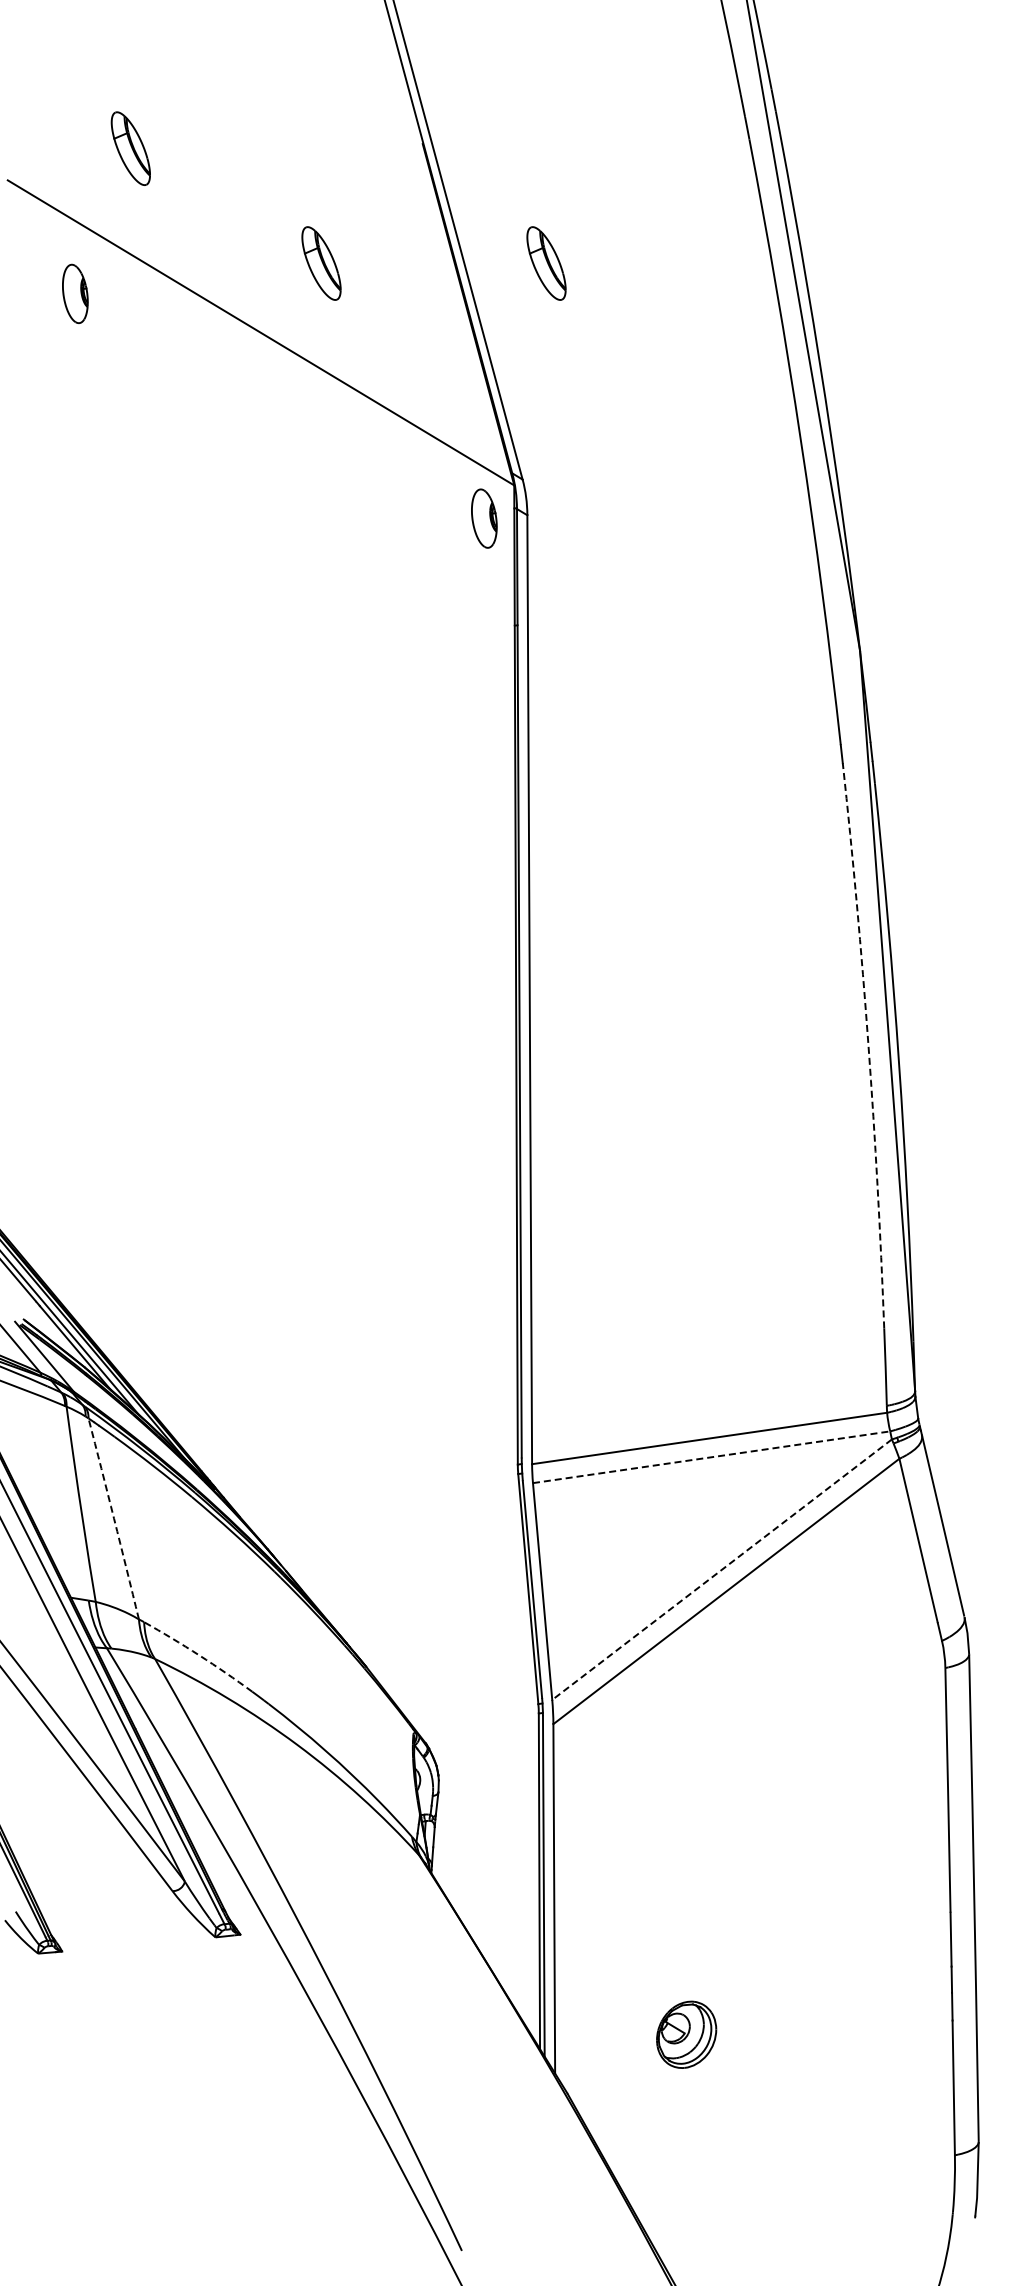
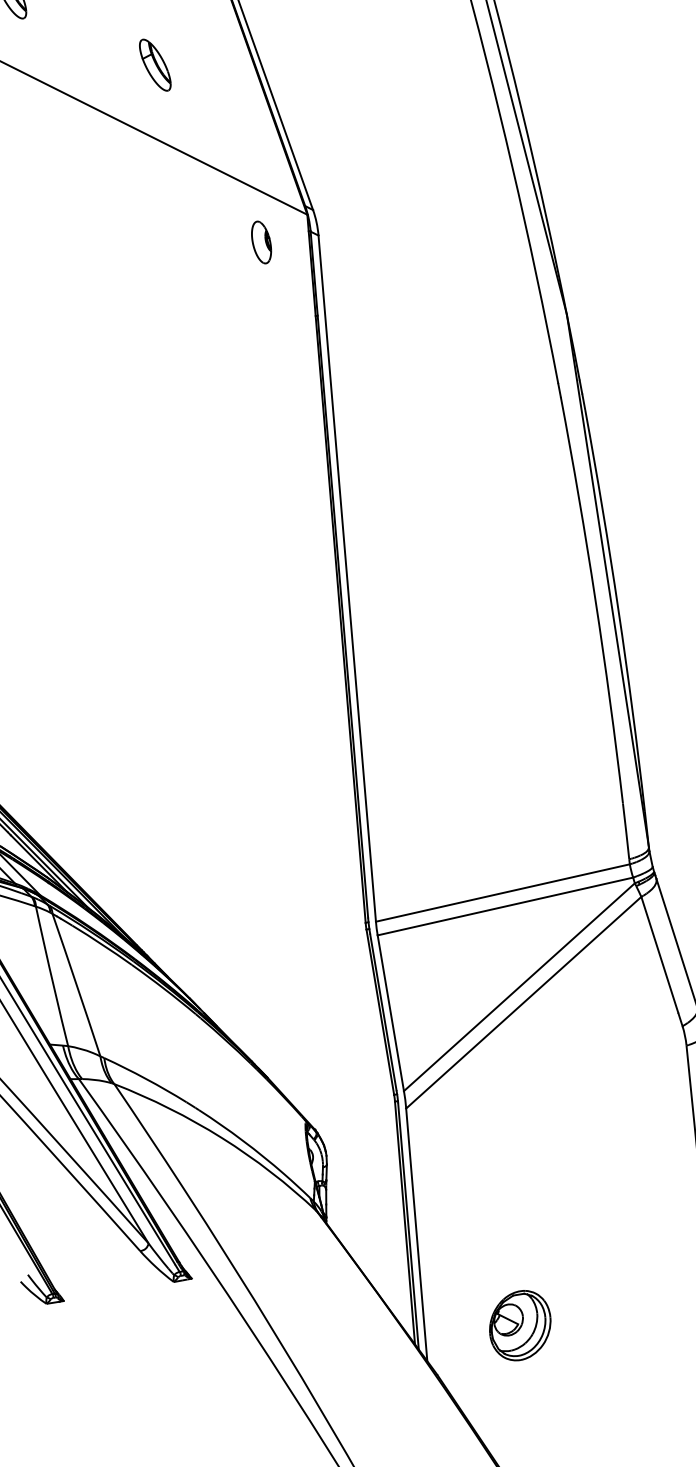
part: (546, 263) -> (318, 52), removed
part: (484, 518) -> (261, 242), moved
arc: (868, 1045) -> (595, 599), dashed -> solid
line: (712, 1457) -> (506, 906), dashed -> solid
arc: (114, 1518) -> (76, 984), dashed -> solid
line: (721, 1569) -> (518, 987), dashed -> solid
arc: (199, 1655) -> (146, 1079), dashed -> solid
part: (686, 2034) -> (520, 1325), size x1.43

